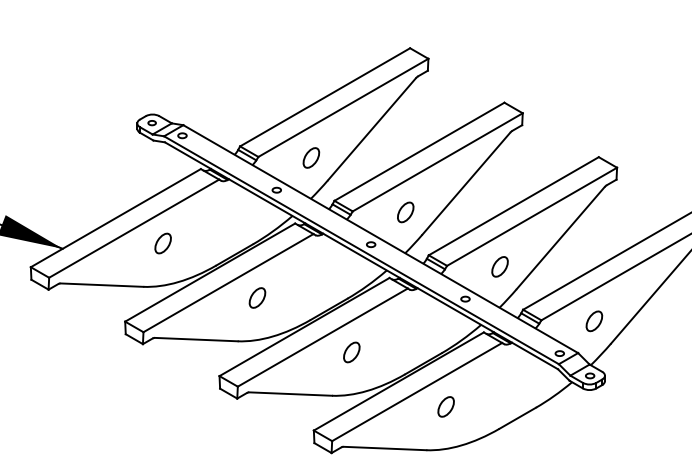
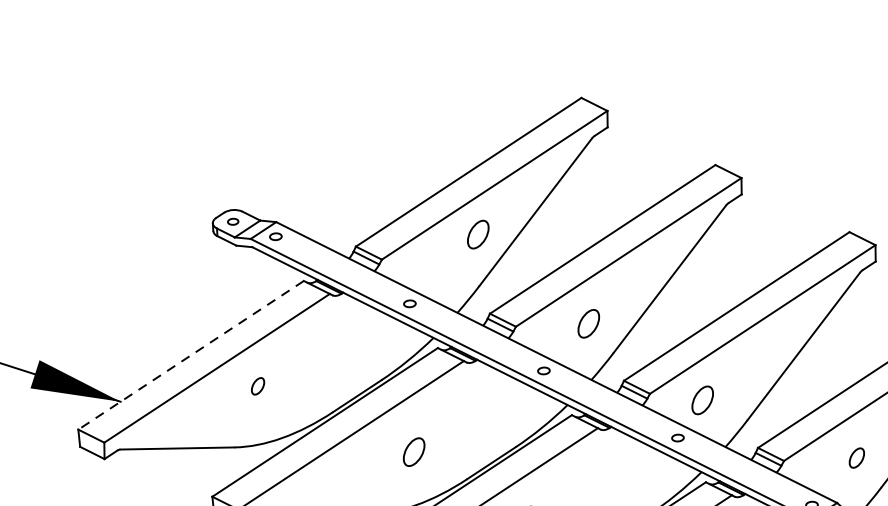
part: (311, 157) -> (478, 233), moved
line: (115, 218) -> (190, 355), solid -> dashed
part: (162, 243) -> (257, 386), size x0.6
part: (499, 266) -> (701, 399), moved
part: (257, 297) -> (414, 451), moved
part: (594, 321) -> (857, 458), size x0.7

